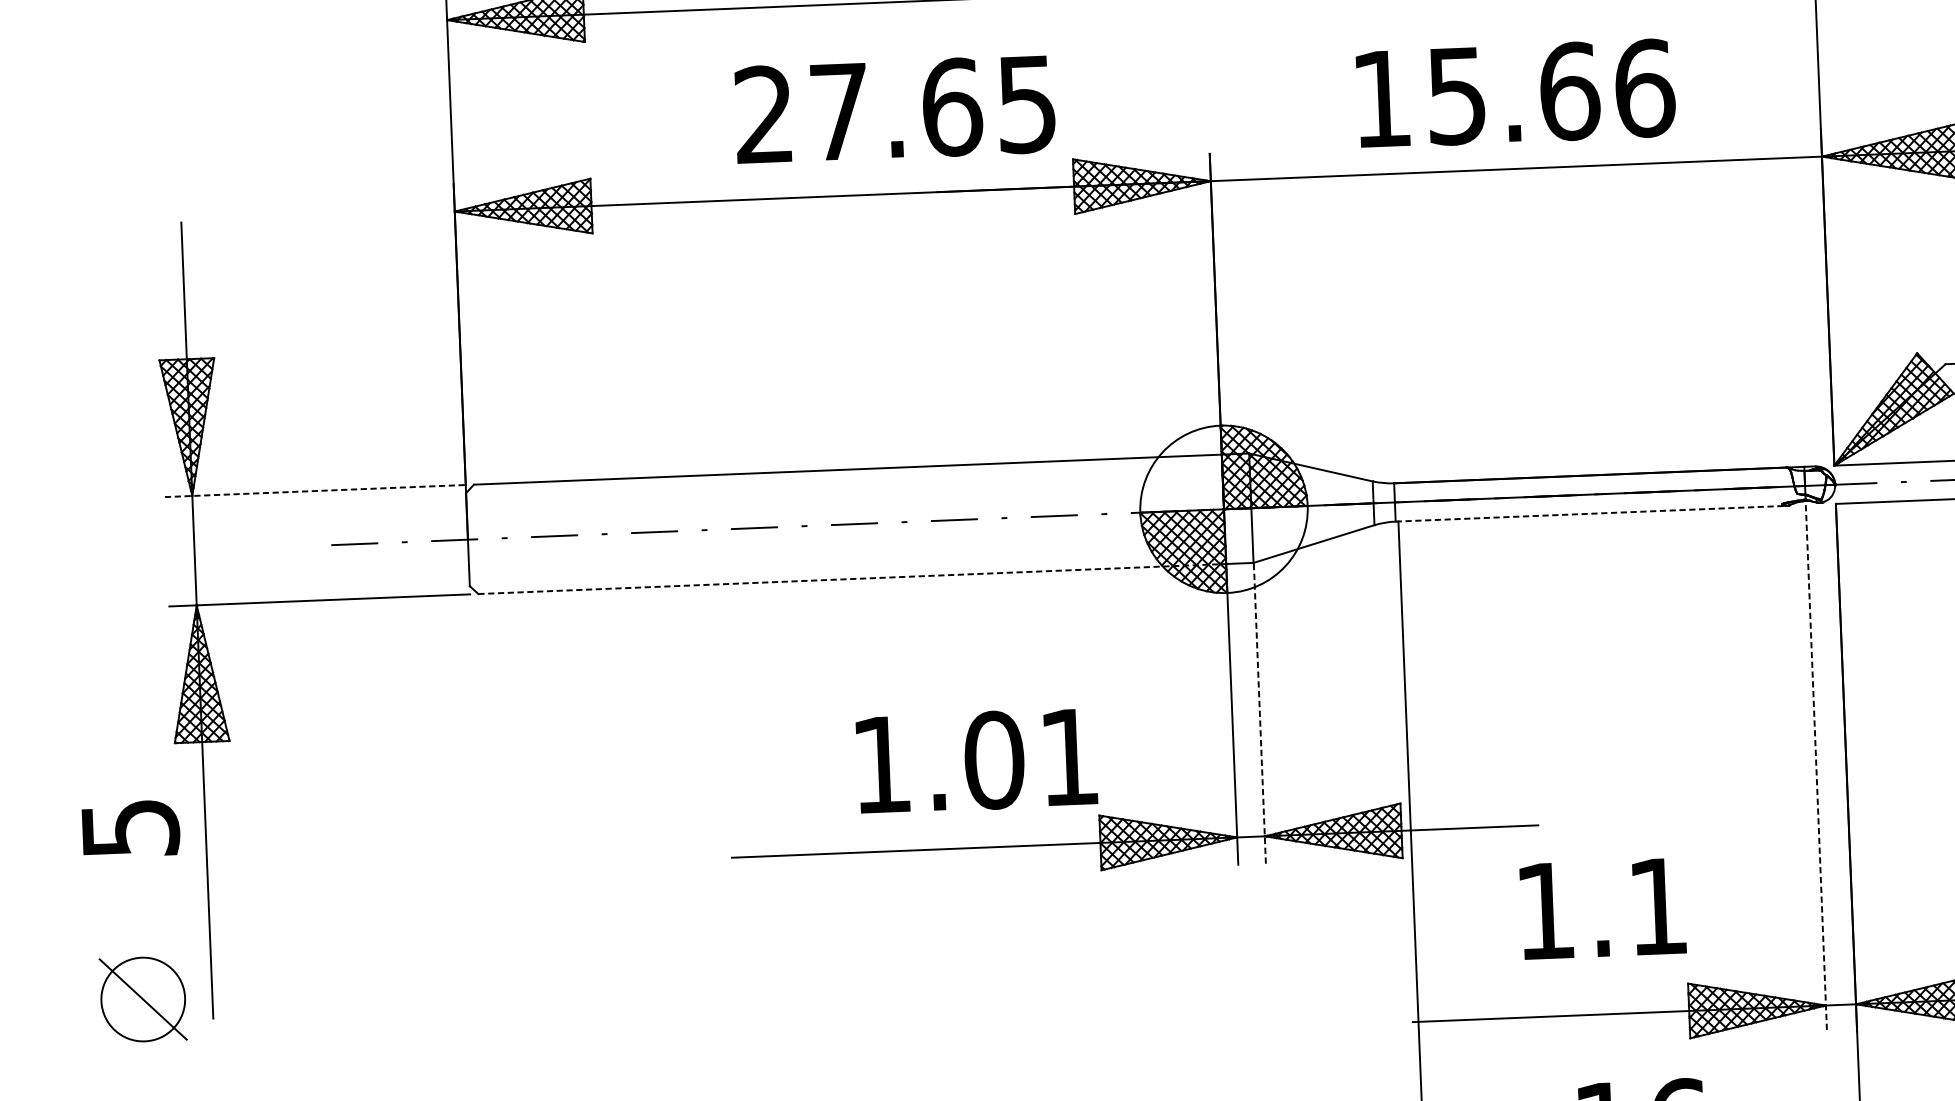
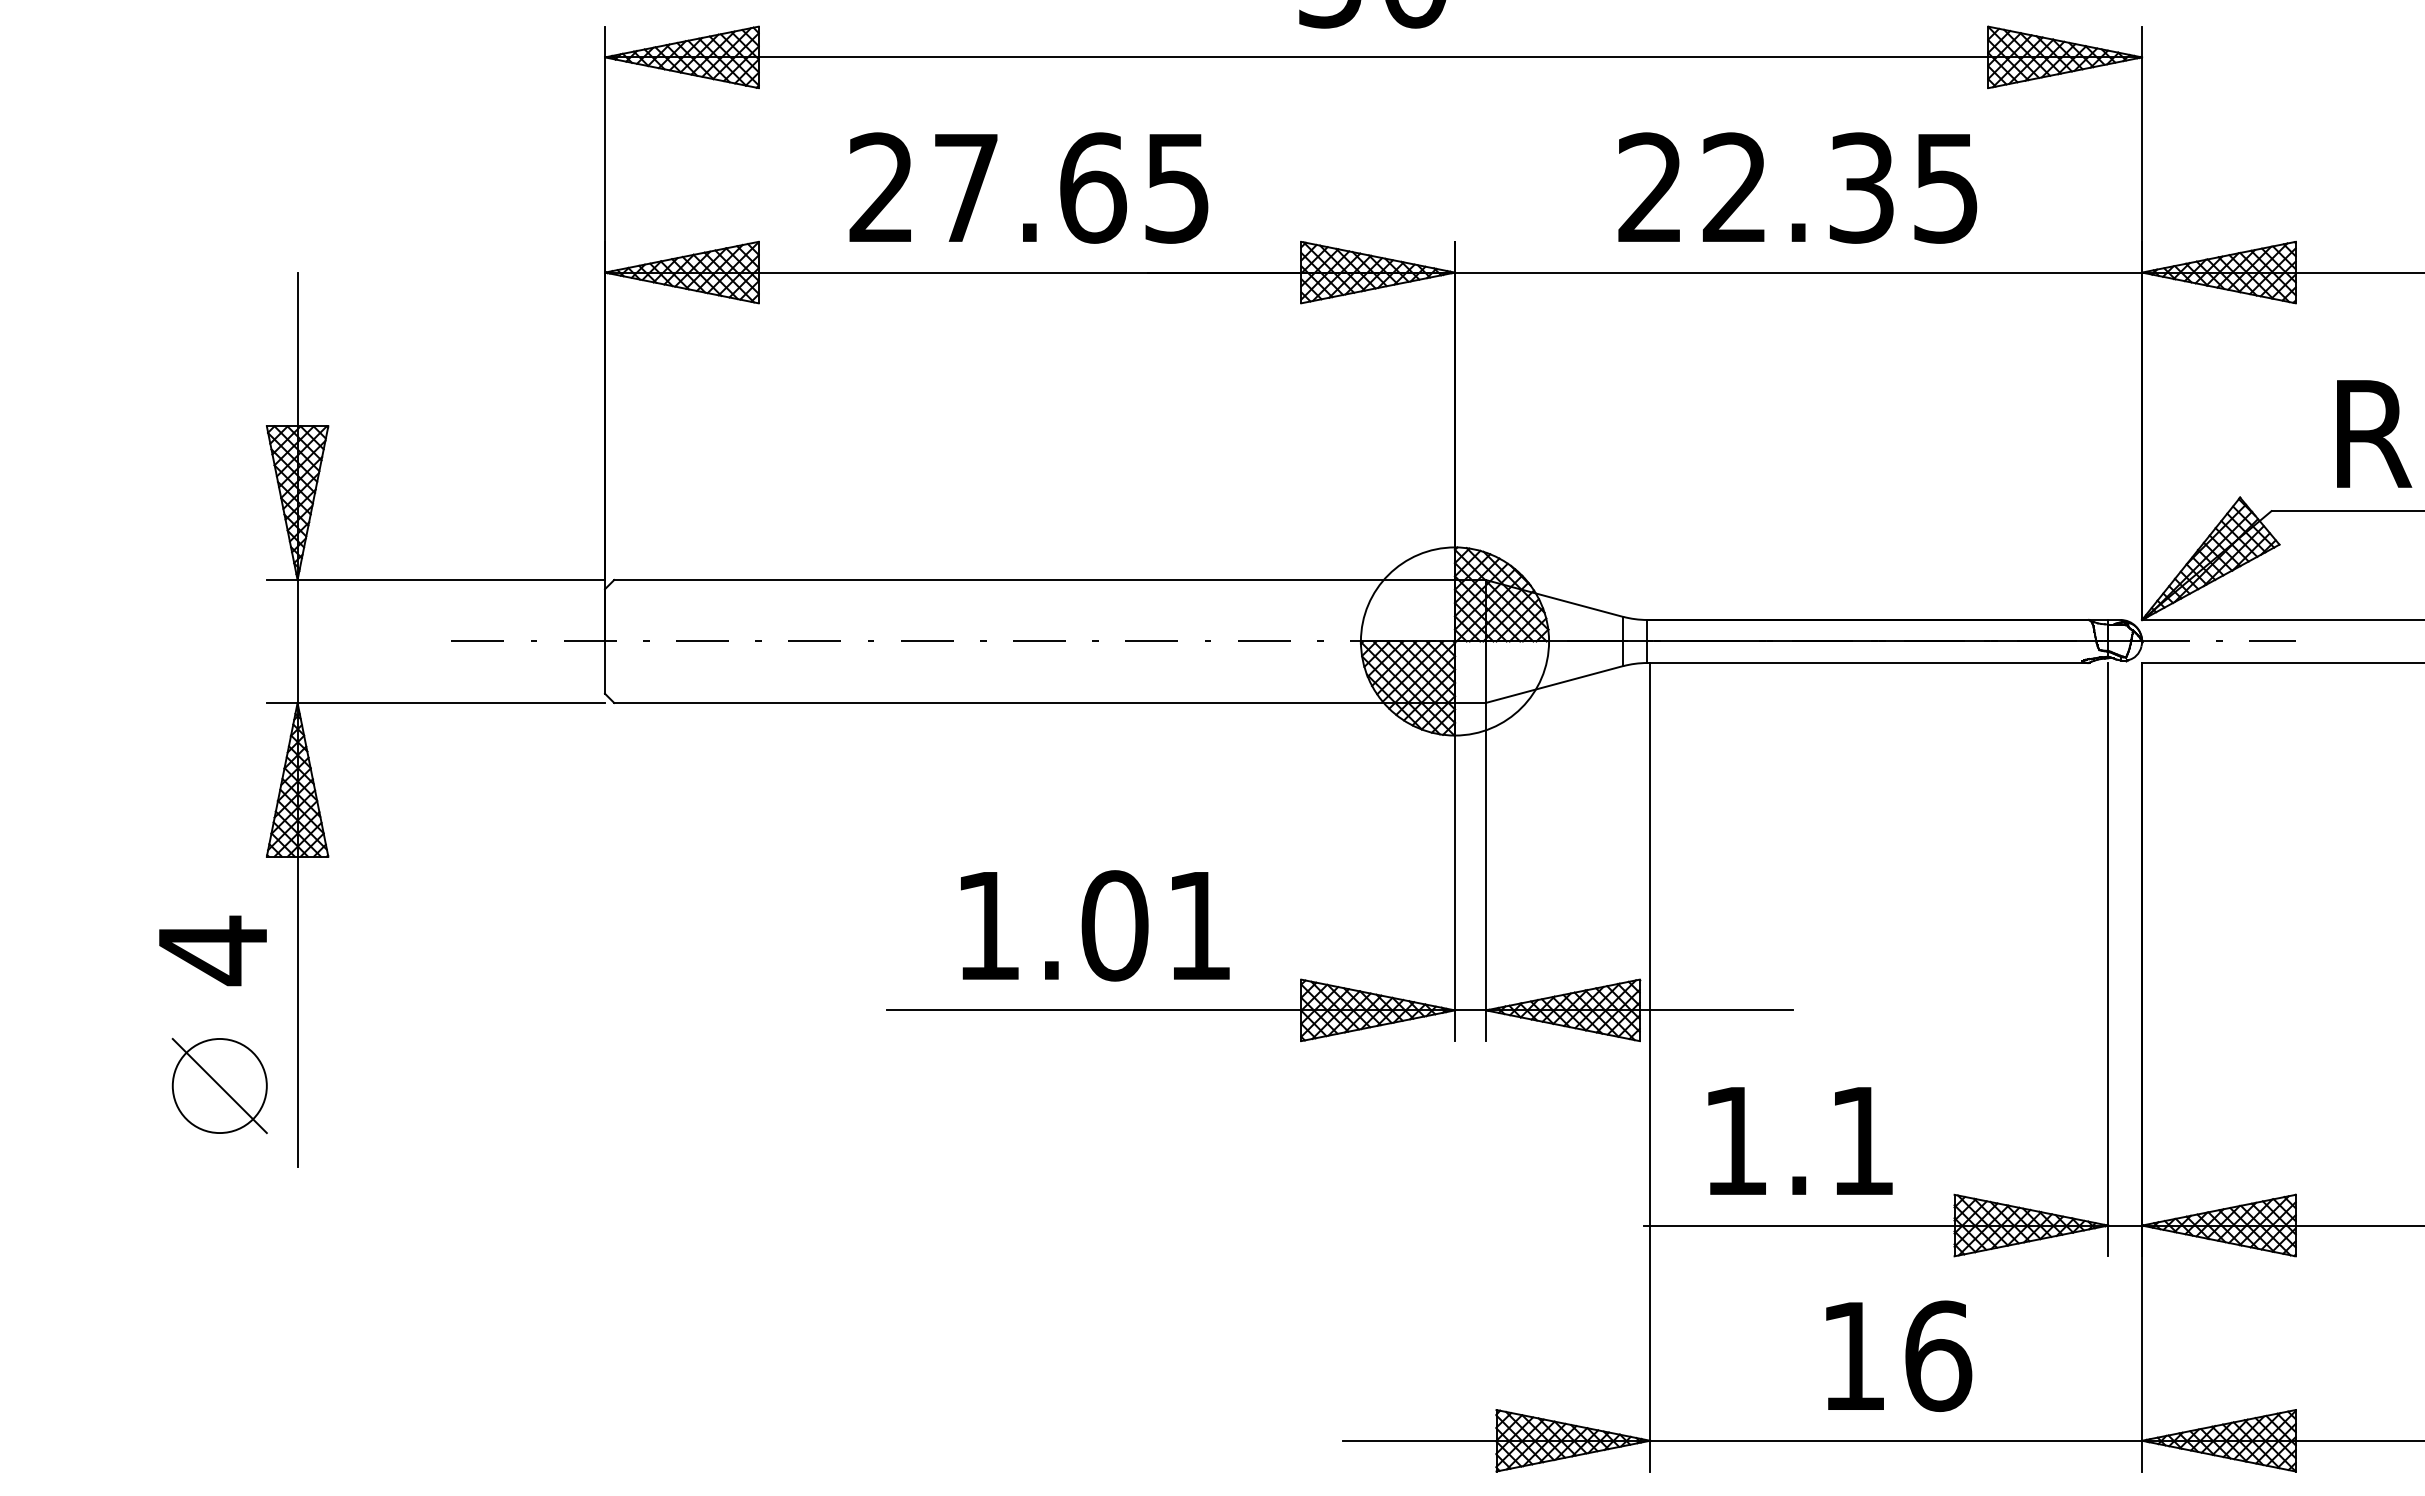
text: (1514, 93) -> (1799, 187), 15.66 -> 22.35
text: (894, 109) -> (1028, 187), moved
line: (315, 491) -> (436, 580), dashed -> solid
line: (1592, 514) -> (1868, 663), dashed -> solid
line: (853, 578) -> (1035, 702), dashed -> solid
line: (1260, 712) -> (1486, 871), dashed -> solid
text: (977, 760) -> (1095, 925), moved
line: (1816, 768) -> (2108, 959), dashed -> solid
text: (130, 828) -> (213, 950), 5 -> 4
text: (1603, 908) -> (1800, 1140), moved
part: (142, 999) -> (219, 1085), moved

